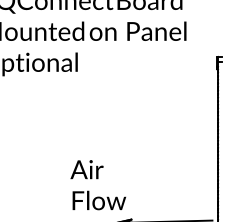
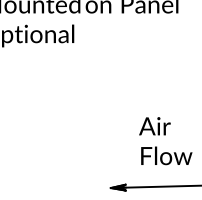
text: (98, 185) -> (165, 141), moved

